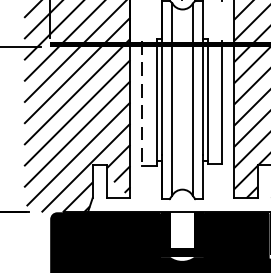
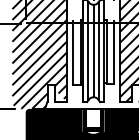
line: (182, 98) -> (93, 50), added
line: (141, 104) -> (72, 53), dashed -> solid

